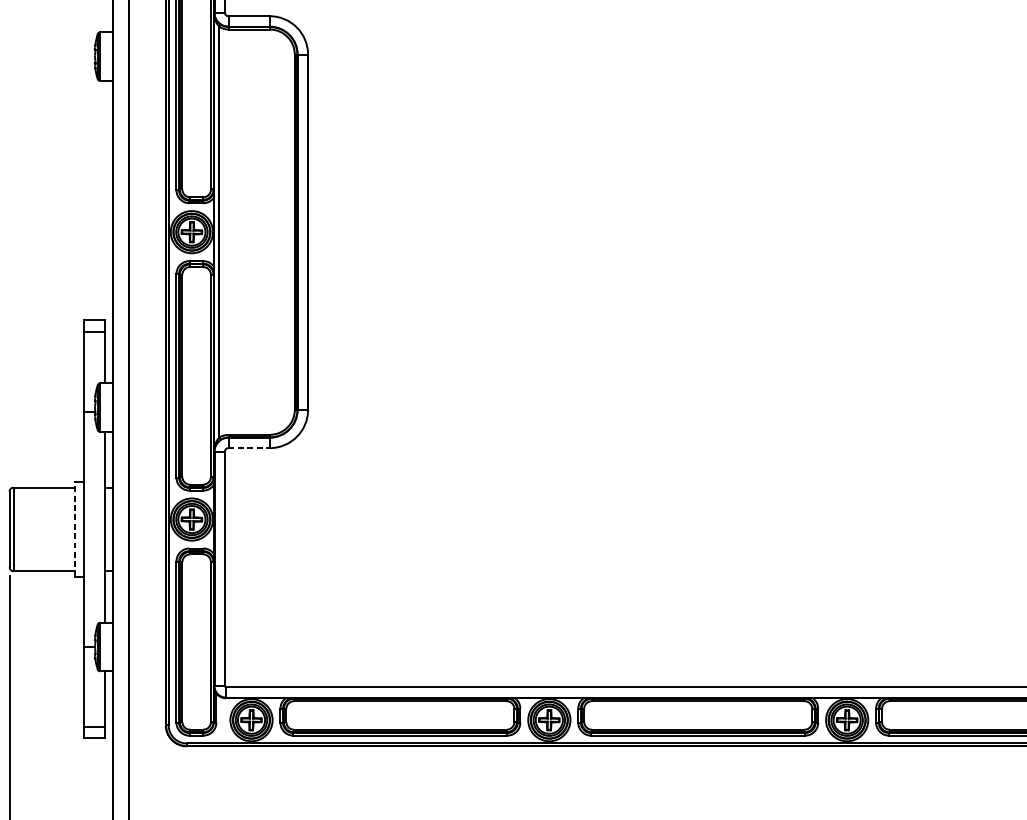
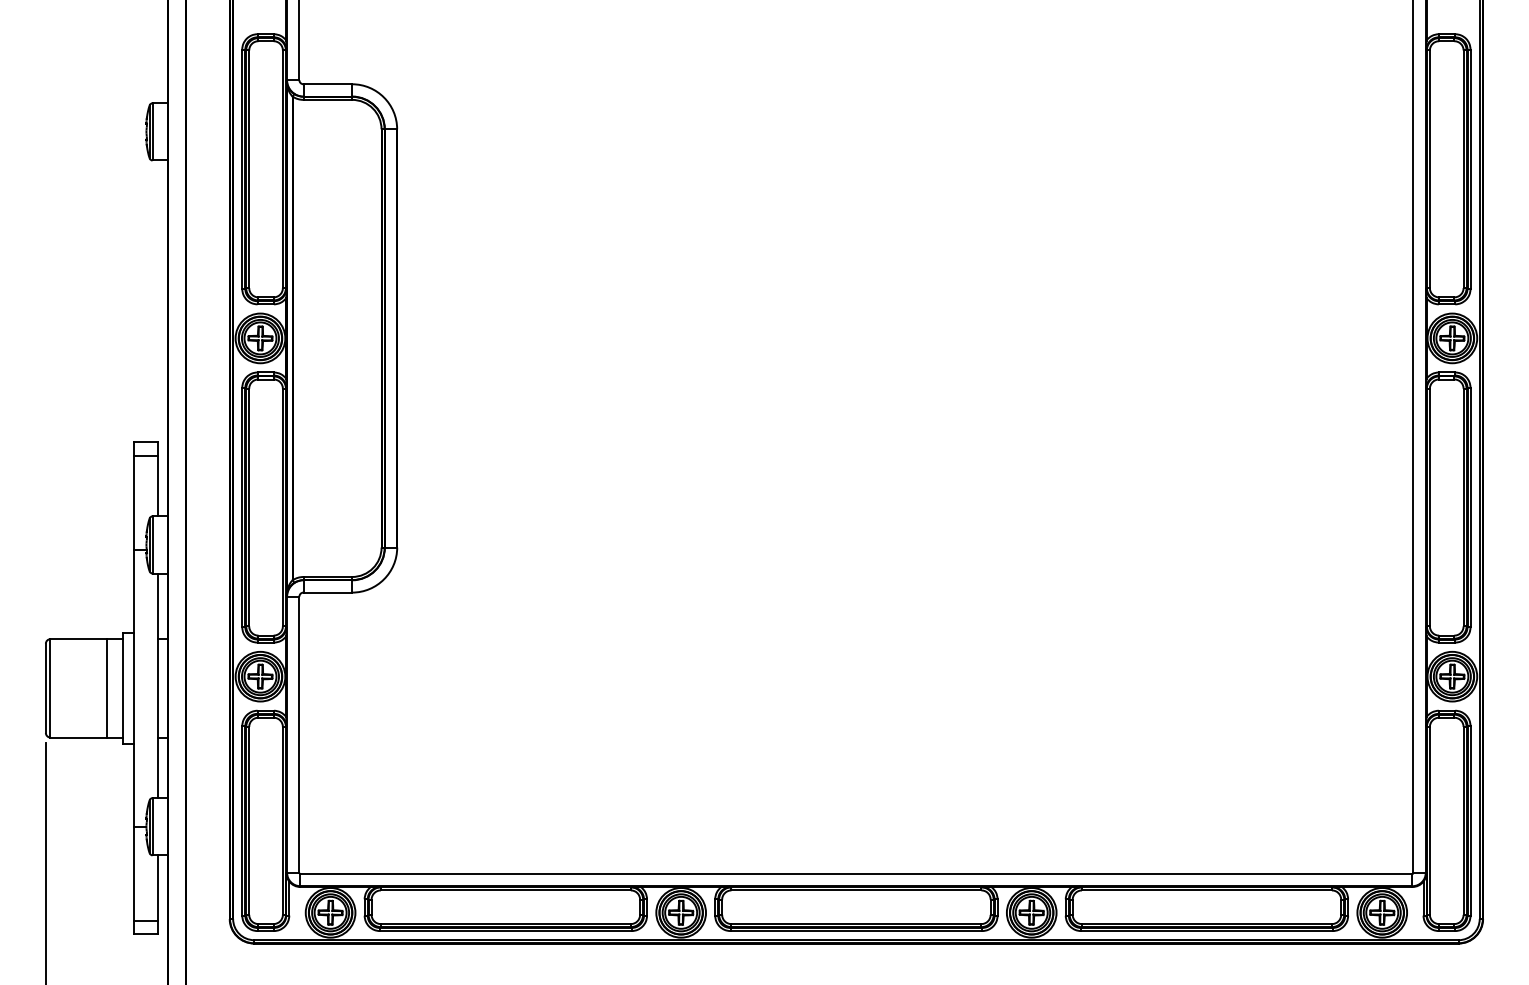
line: (249, 448) -> (328, 592), dashed -> solid
line: (74, 528) -> (122, 687), dashed -> solid
line: (61, 529) -> (107, 688), added

